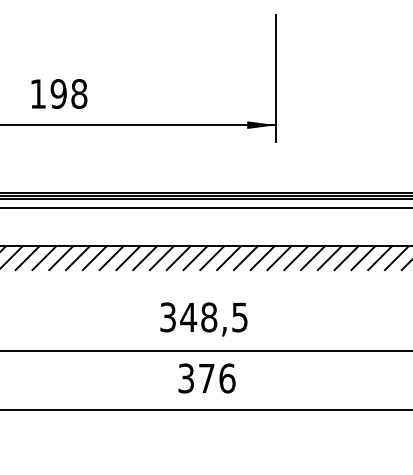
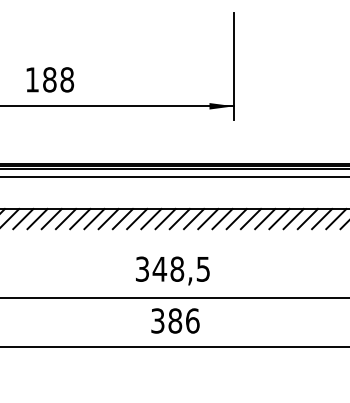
text: (58, 93) -> (49, 79), 198 -> 188
text: (206, 378) -> (175, 321), 376 -> 386

